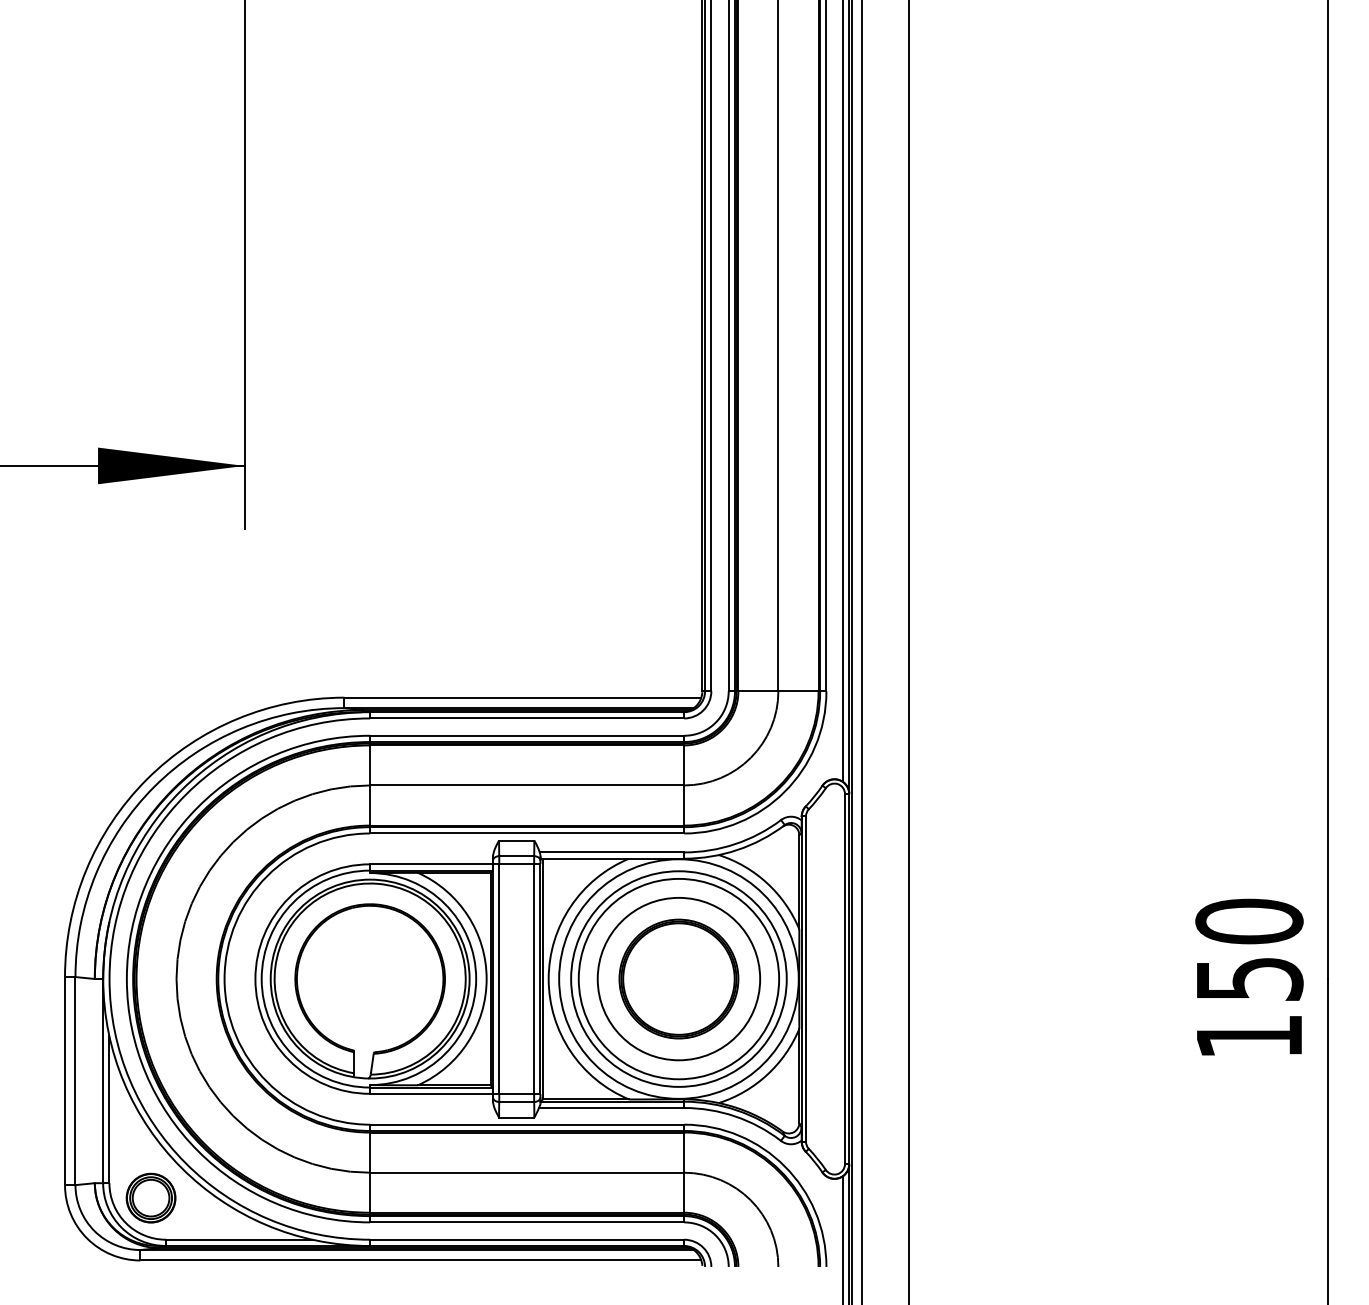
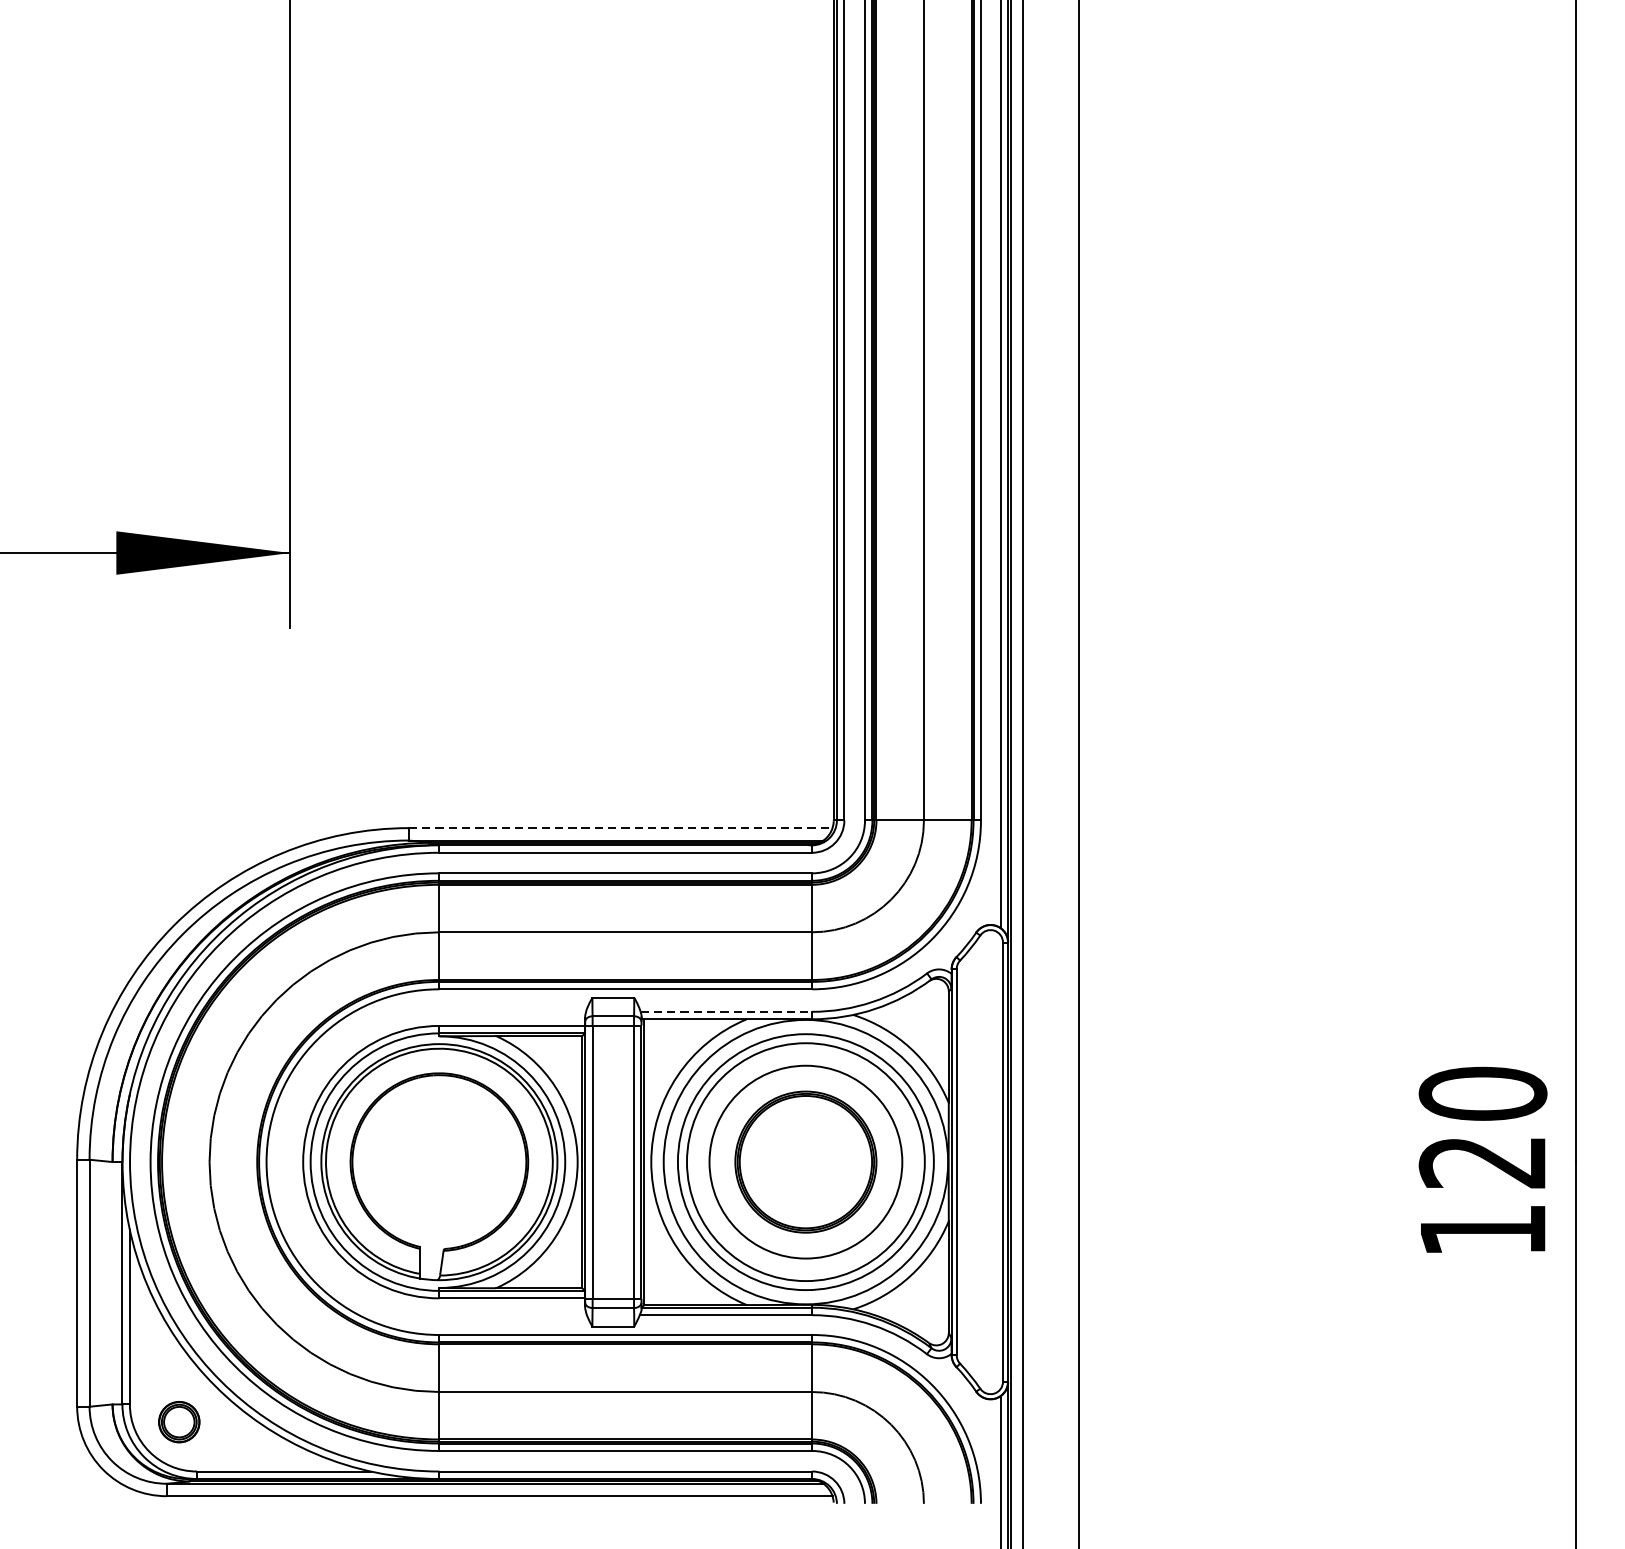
line: (523, 697) -> (621, 827), solid -> dashed
line: (612, 852) -> (727, 1011), solid -> dashed
text: (1249, 979) -> (1483, 1162), 150 -> 120
part: (150, 1197) -> (178, 1421), size x0.7

